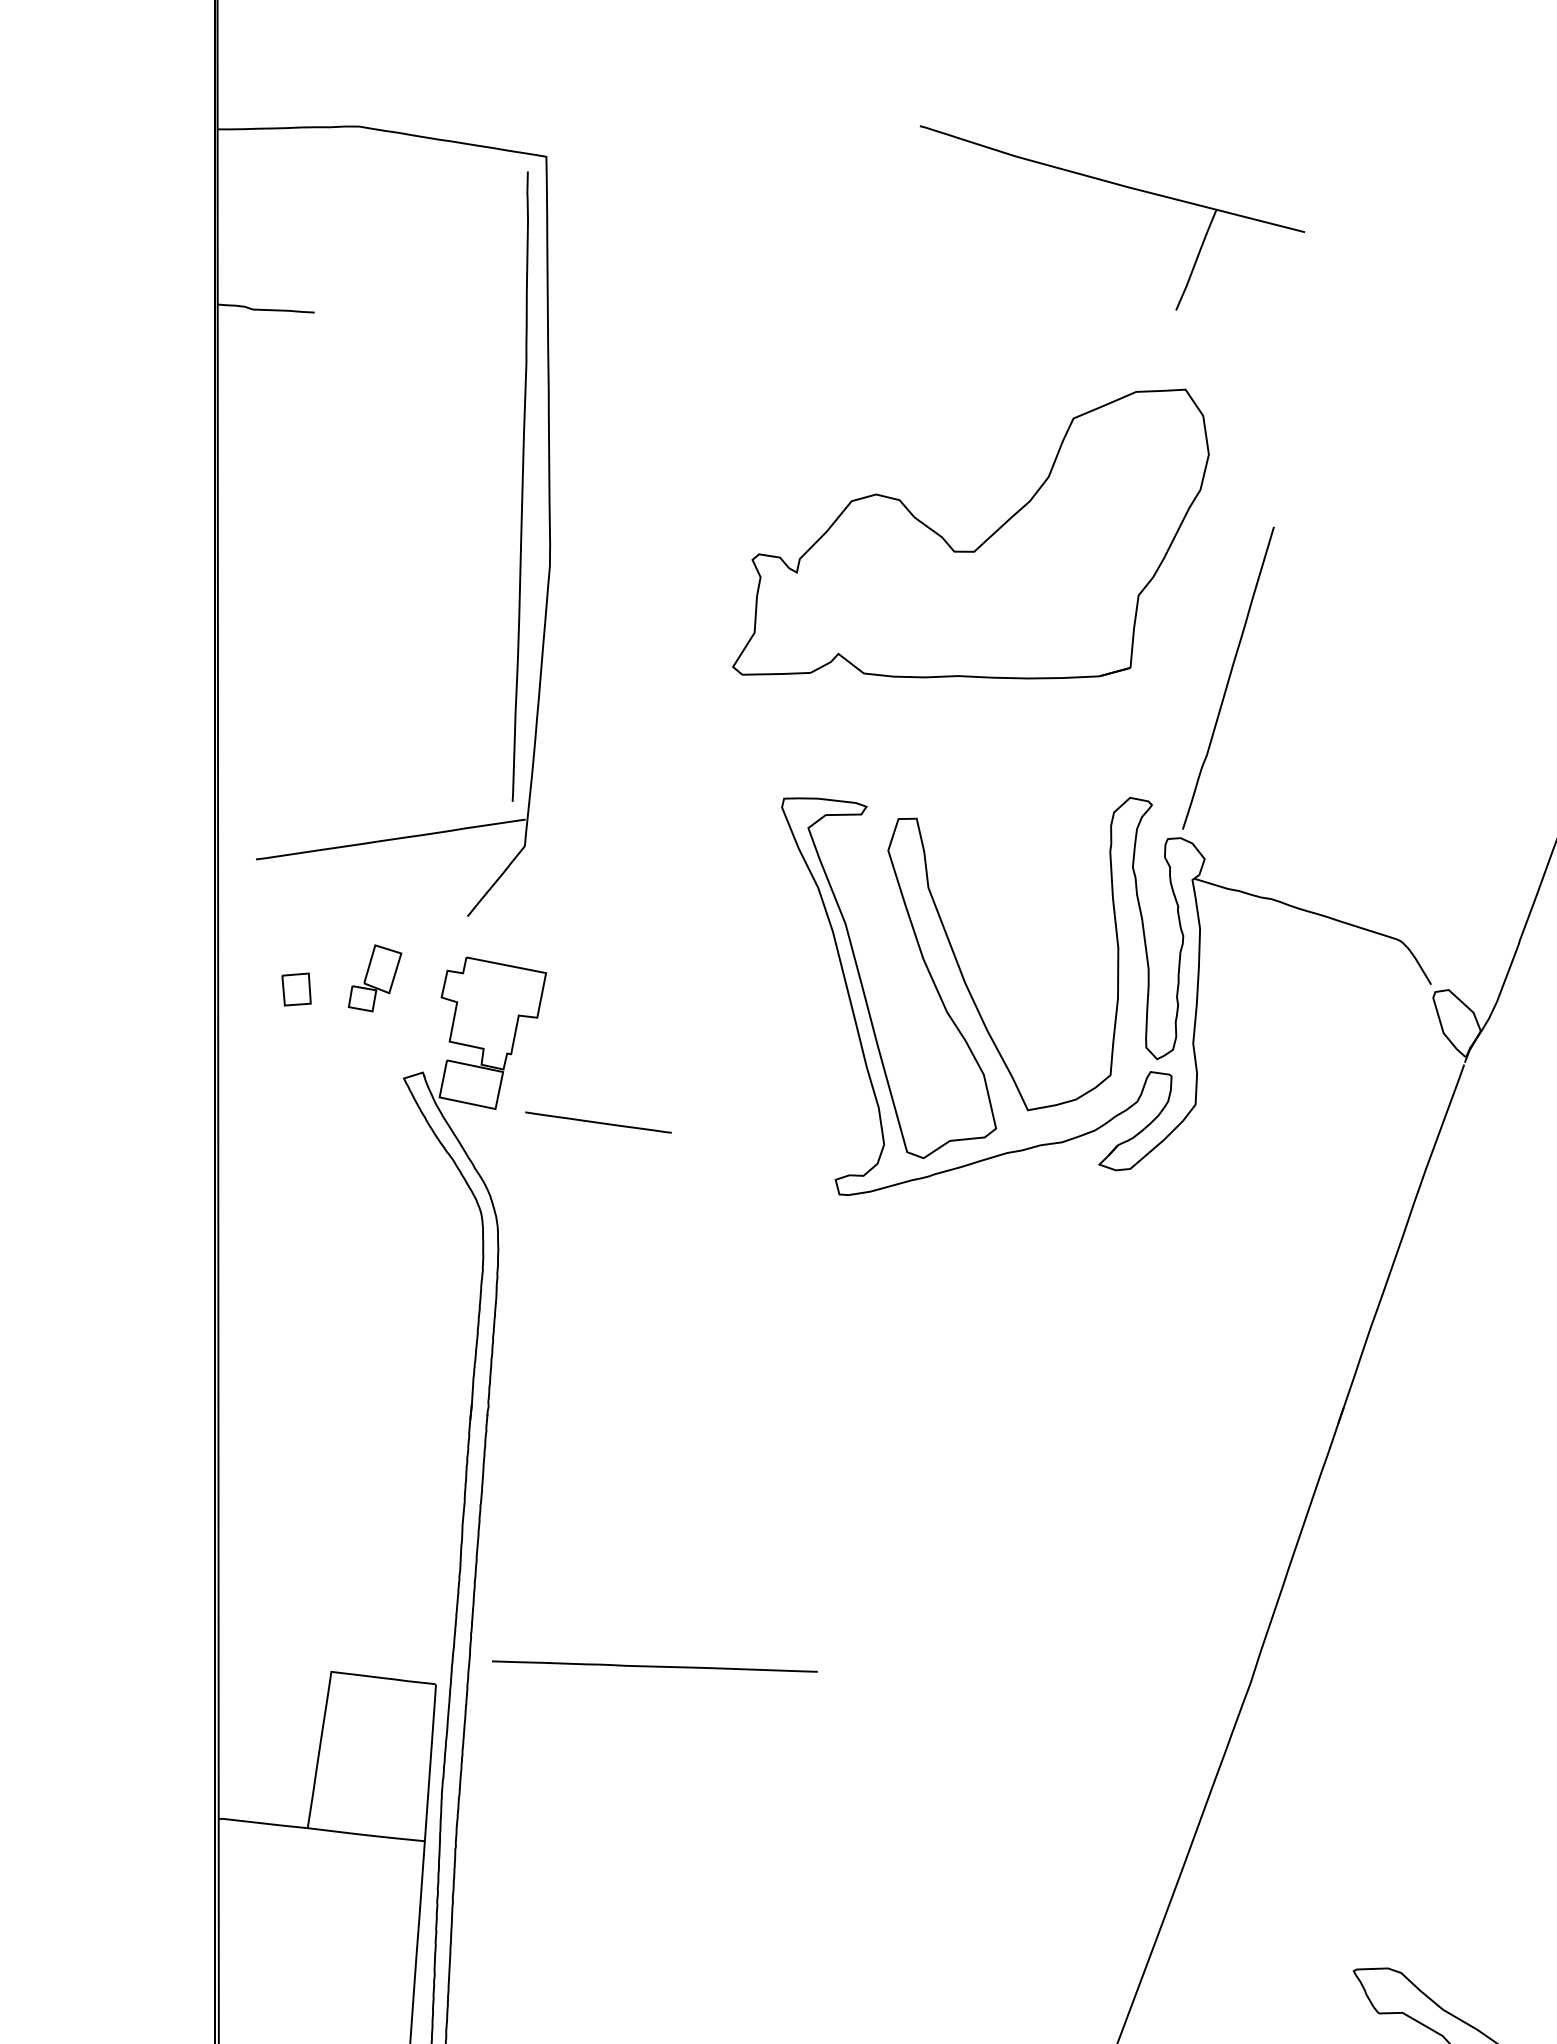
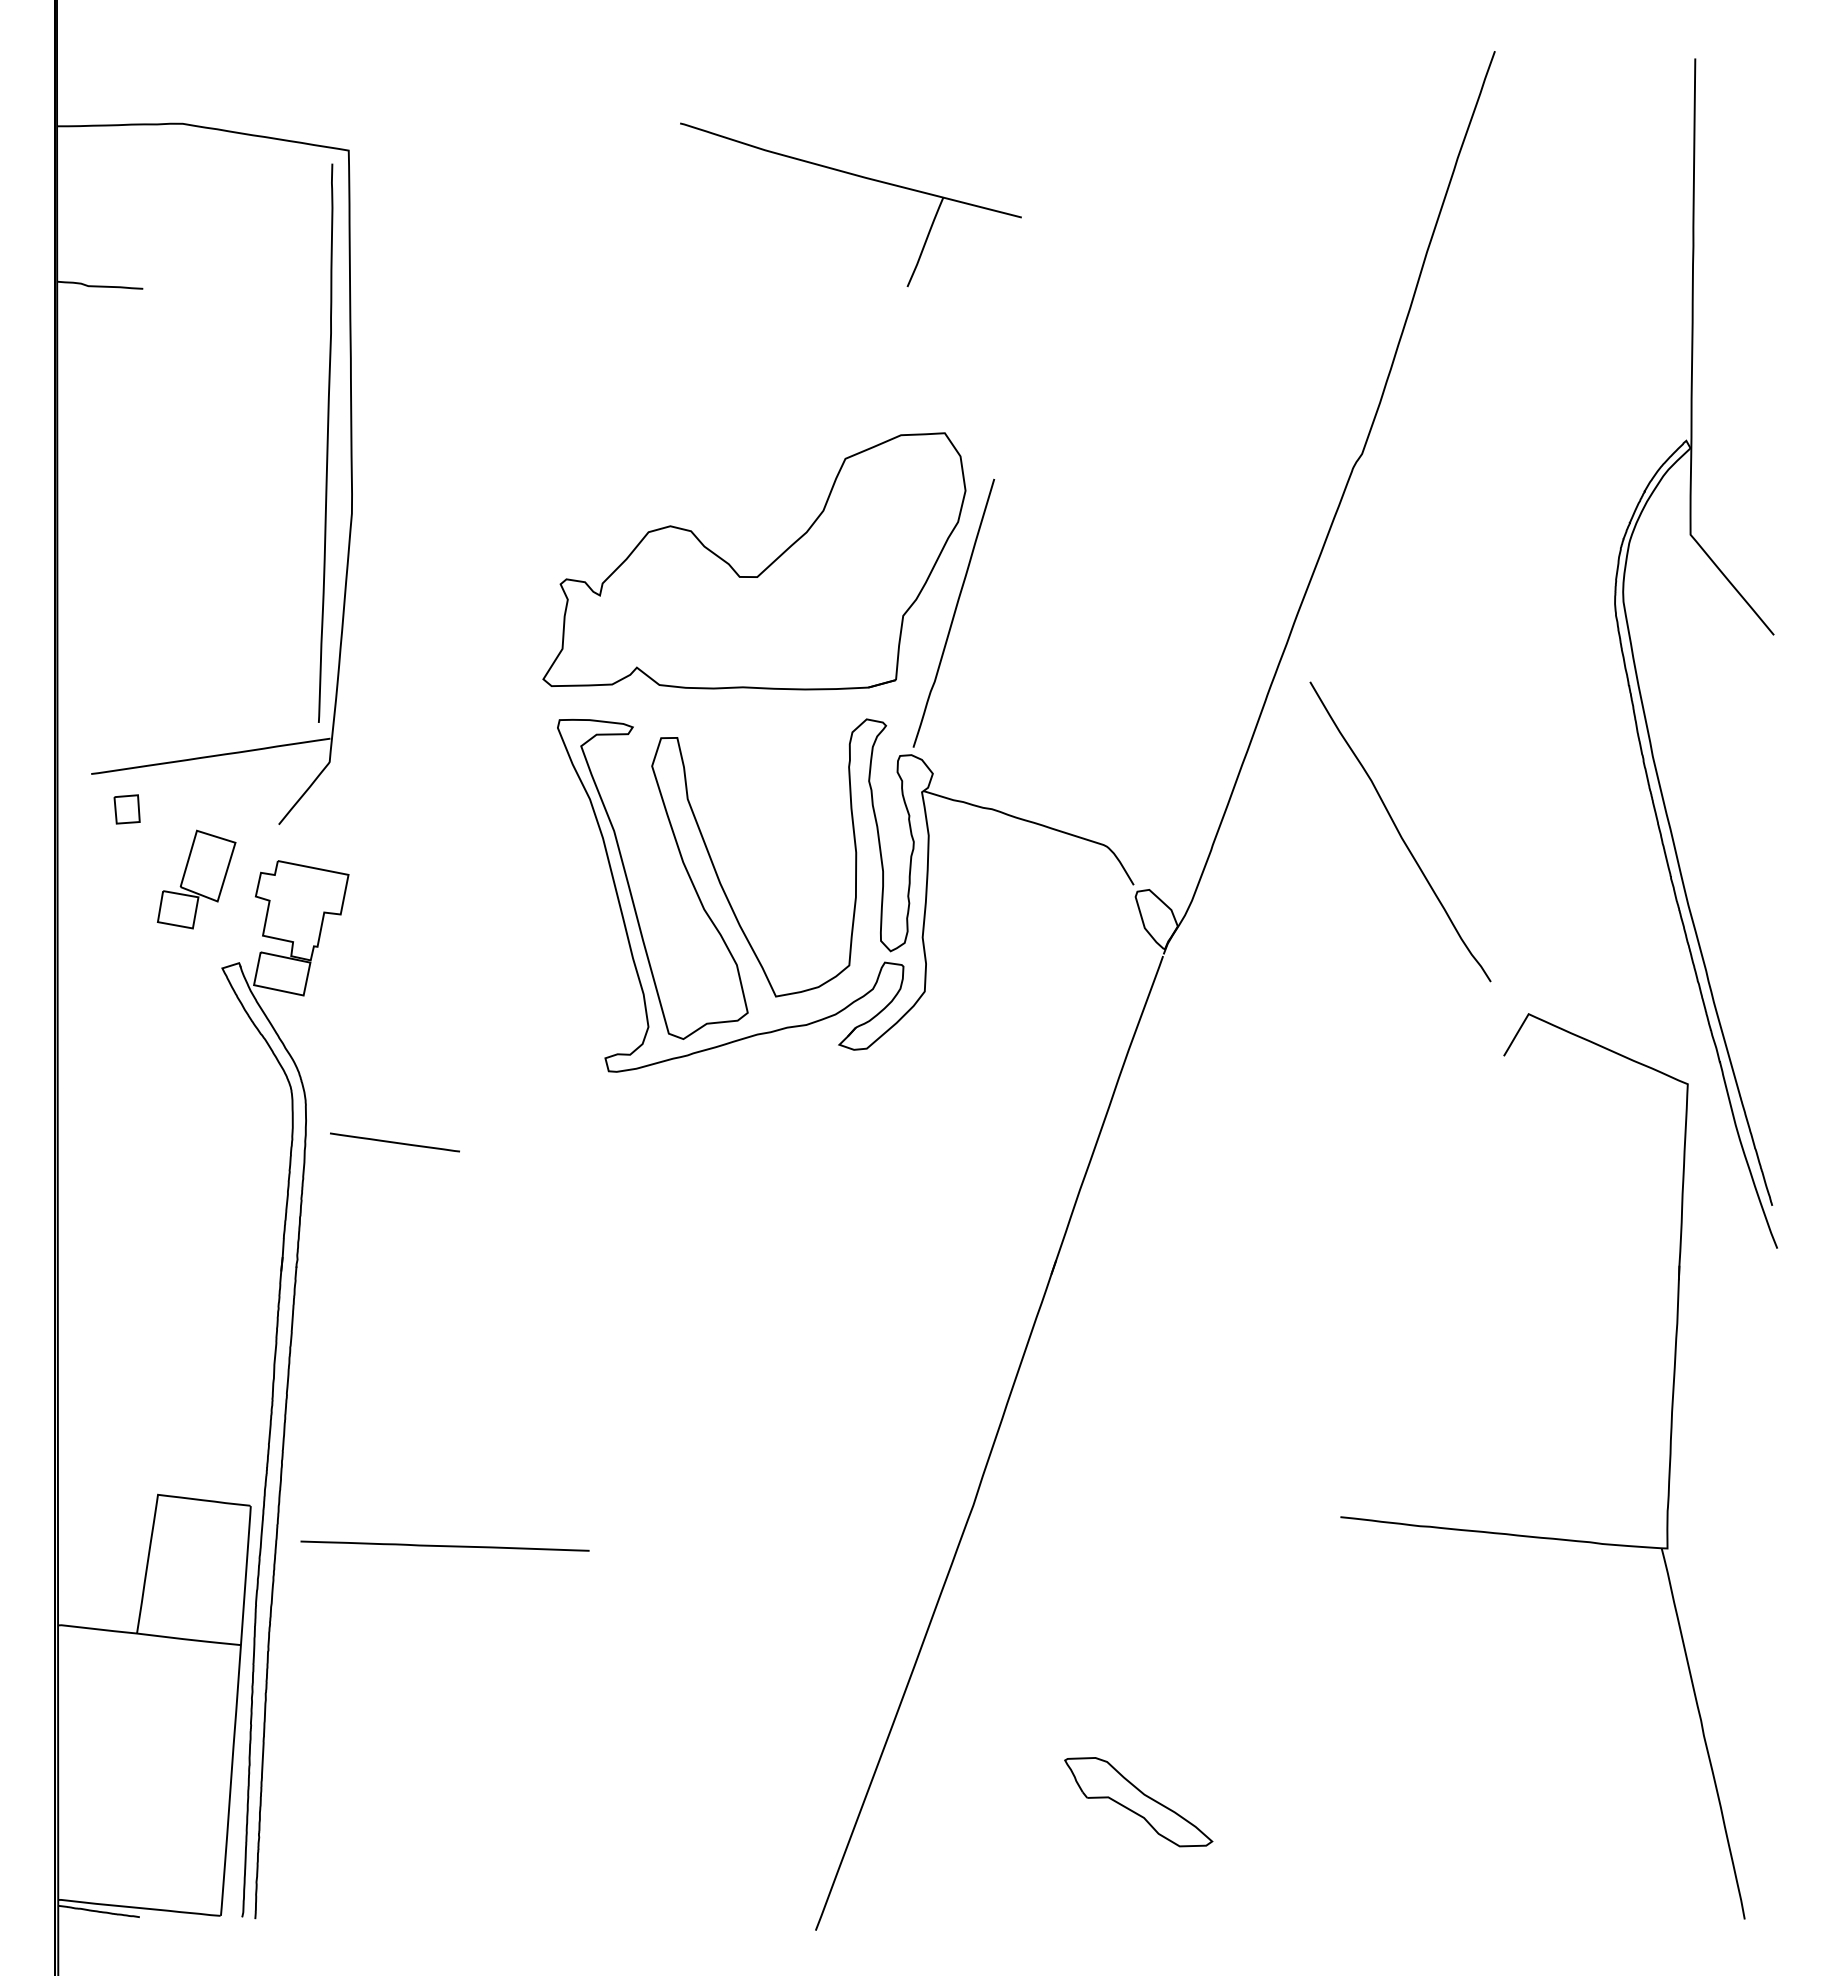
part: (978, 545) -> (761, 571), moved
part: (374, 978) -> (196, 879), size x1.67
part: (295, 989) -> (126, 809), moved
line: (597, 1122) -> (394, 1142), moved
line: (654, 1665) -> (444, 1545), moved

